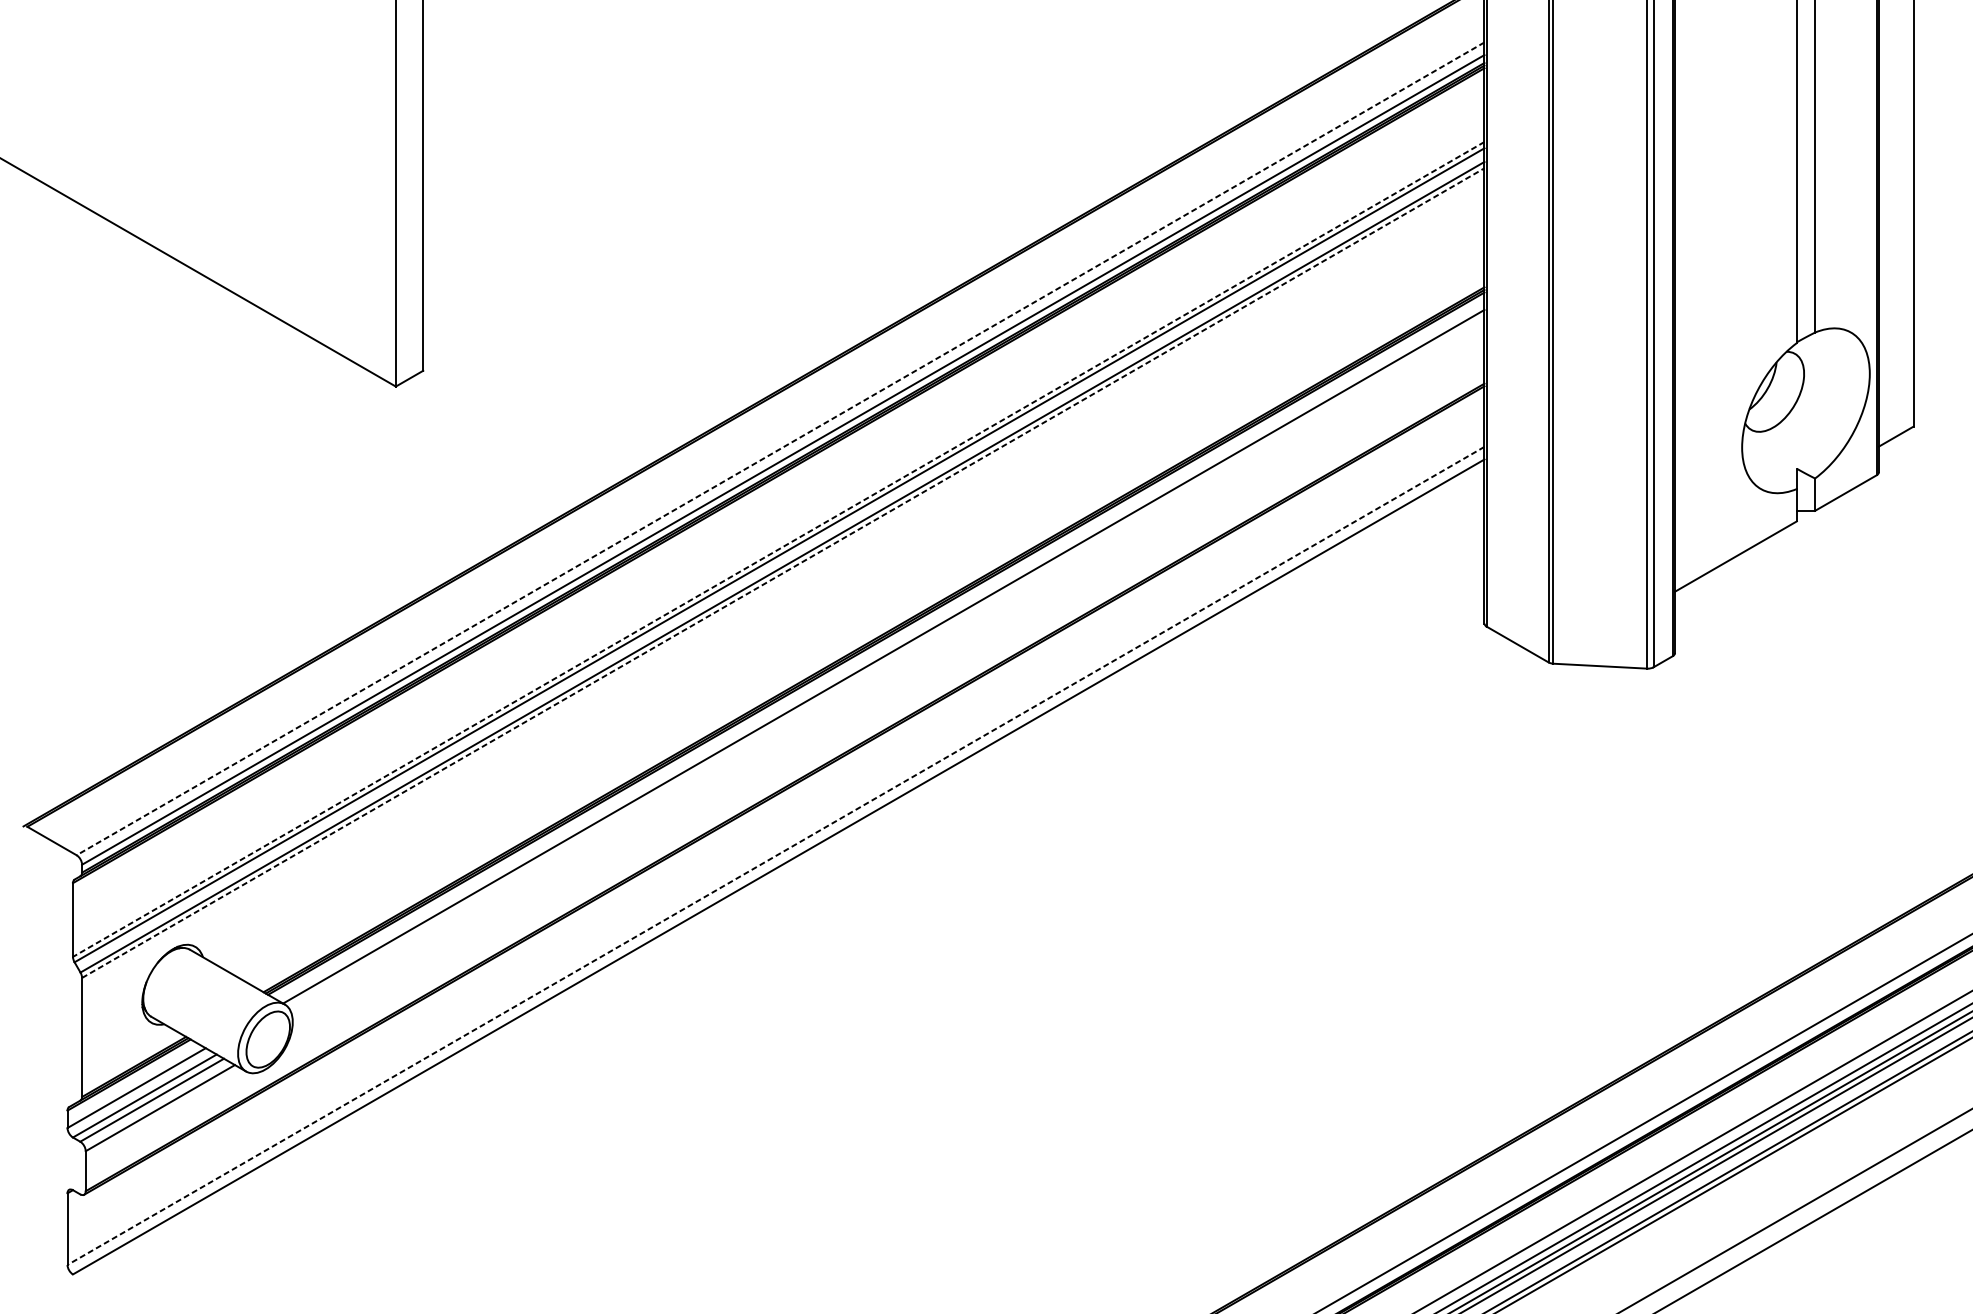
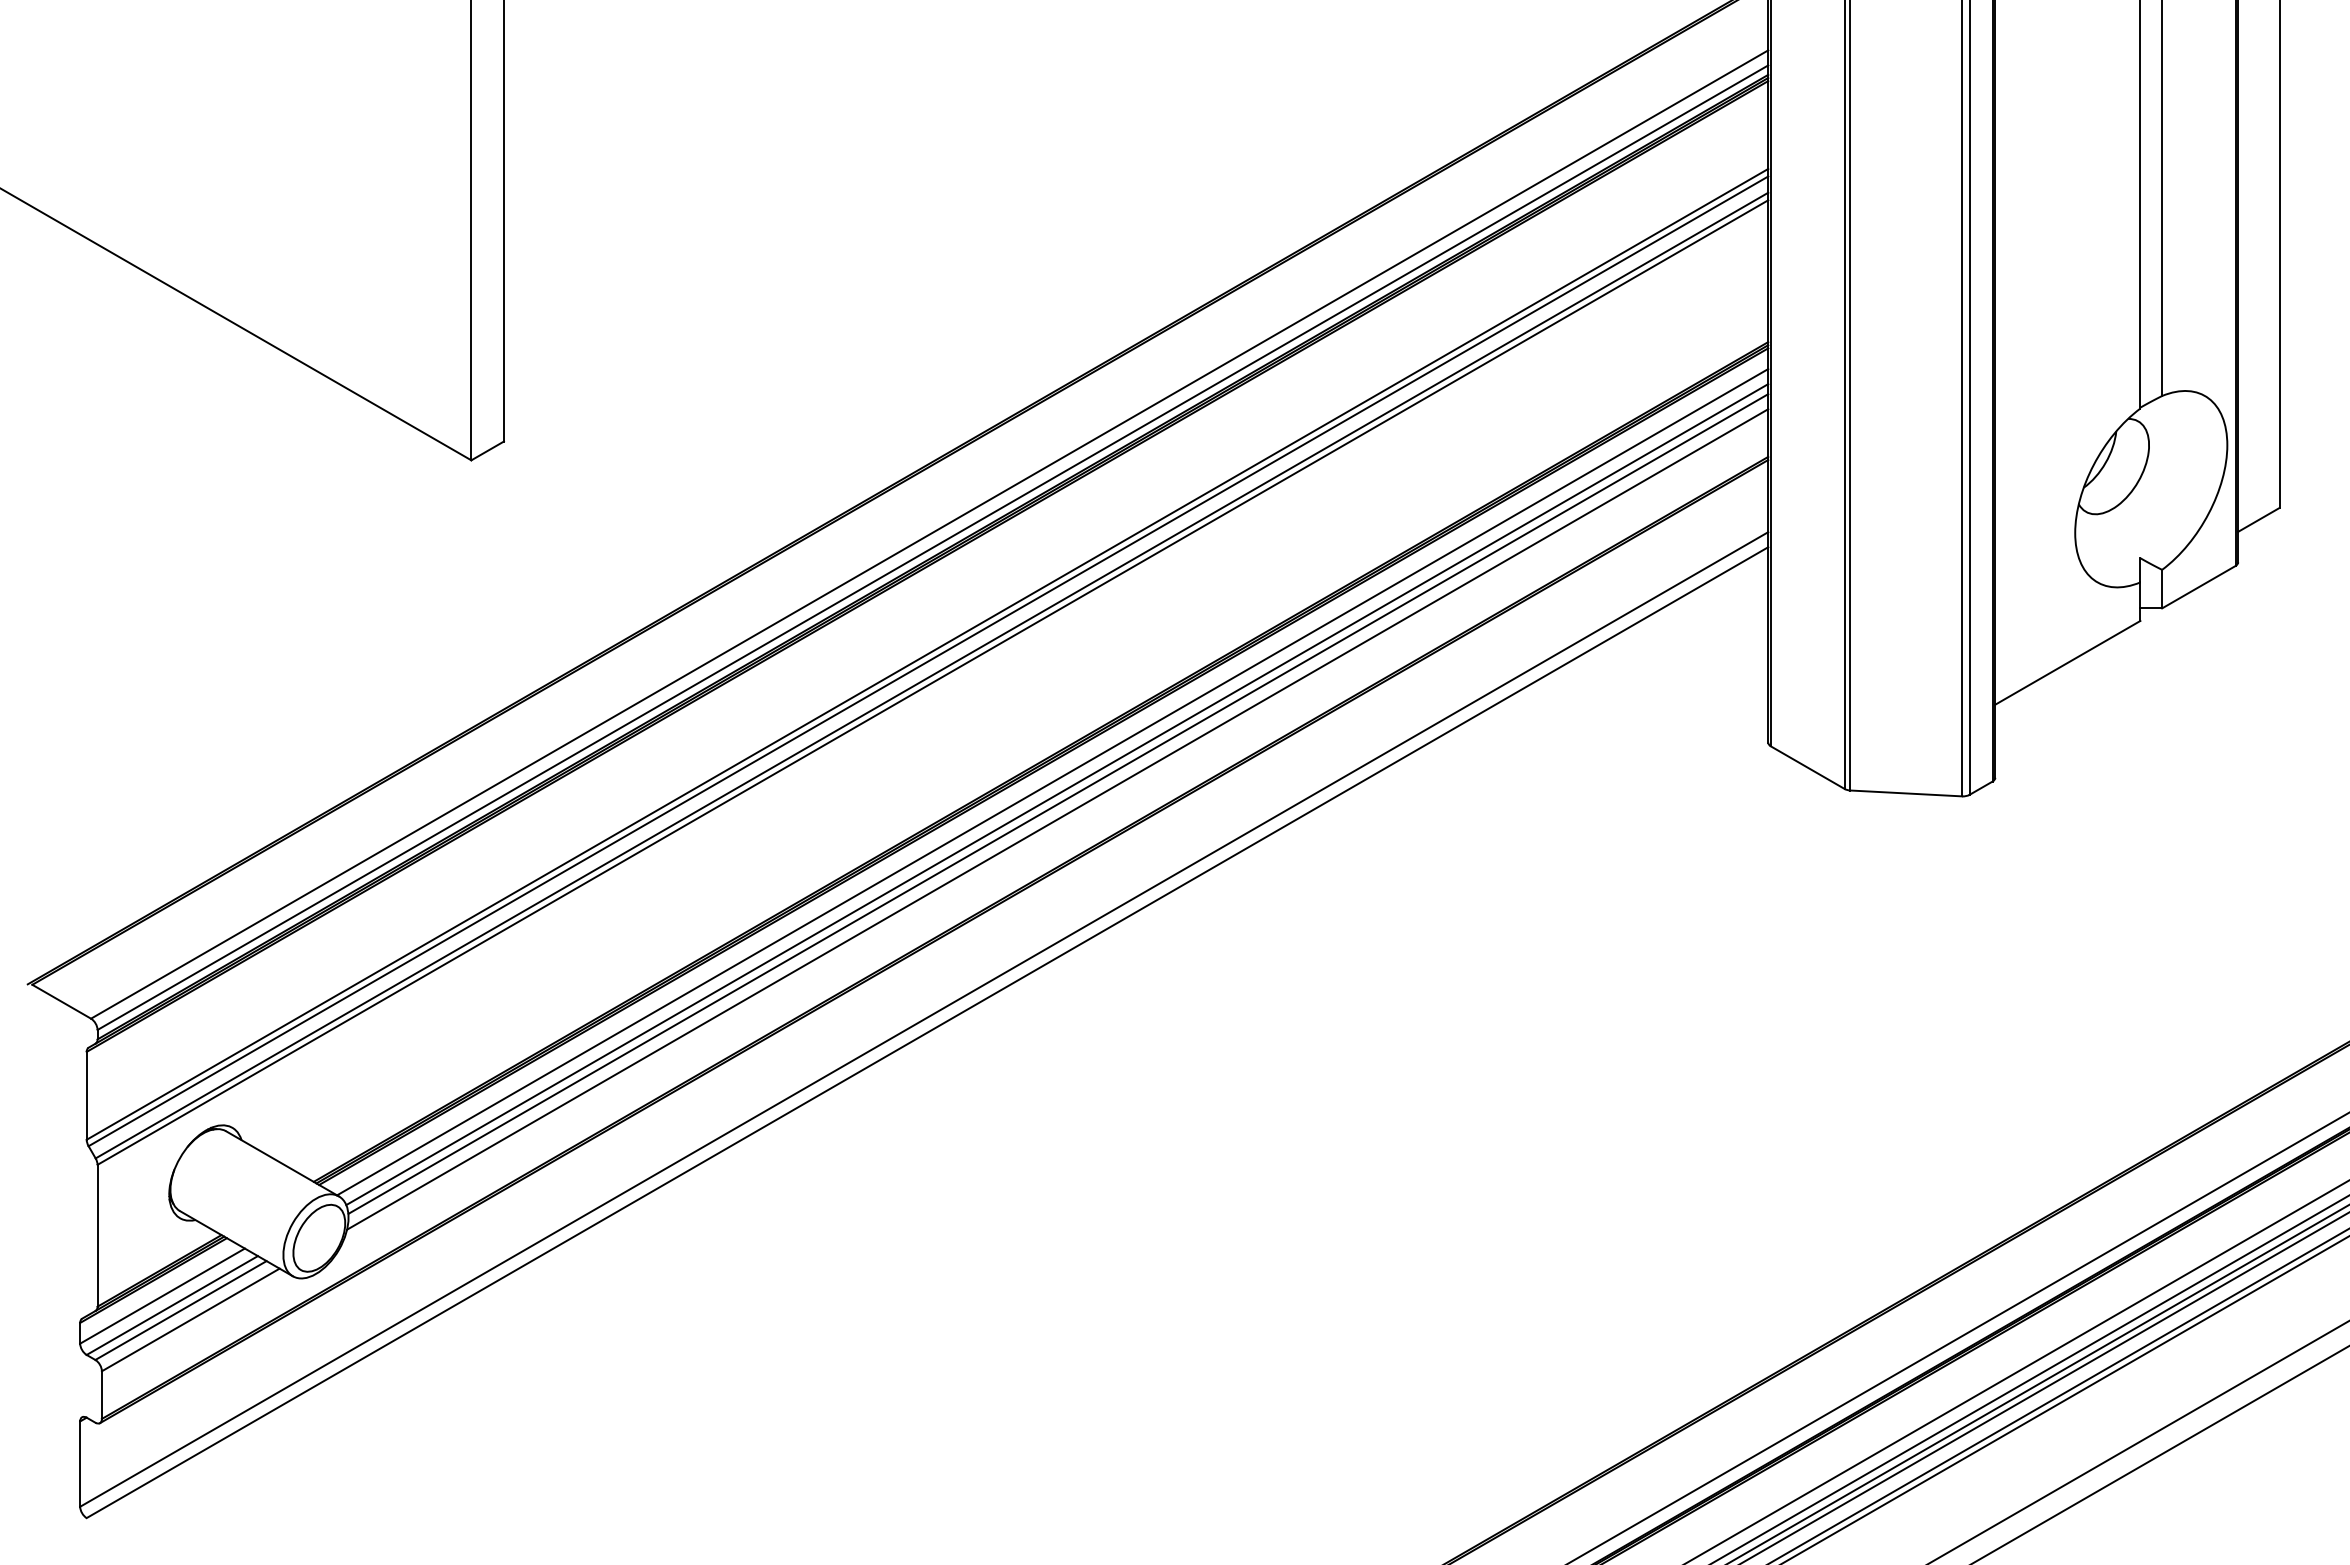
line: (780, 448) -> (929, 534), dashed -> solid
line: (778, 549) -> (927, 654), dashed -> solid
line: (782, 573) -> (932, 682), dashed -> solid
line: (887, 667) -> (1057, 794), added
line: (888, 674) -> (1058, 803), added
line: (887, 688) -> (1057, 819), added
line: (776, 855) -> (924, 1019), dashed -> solid

